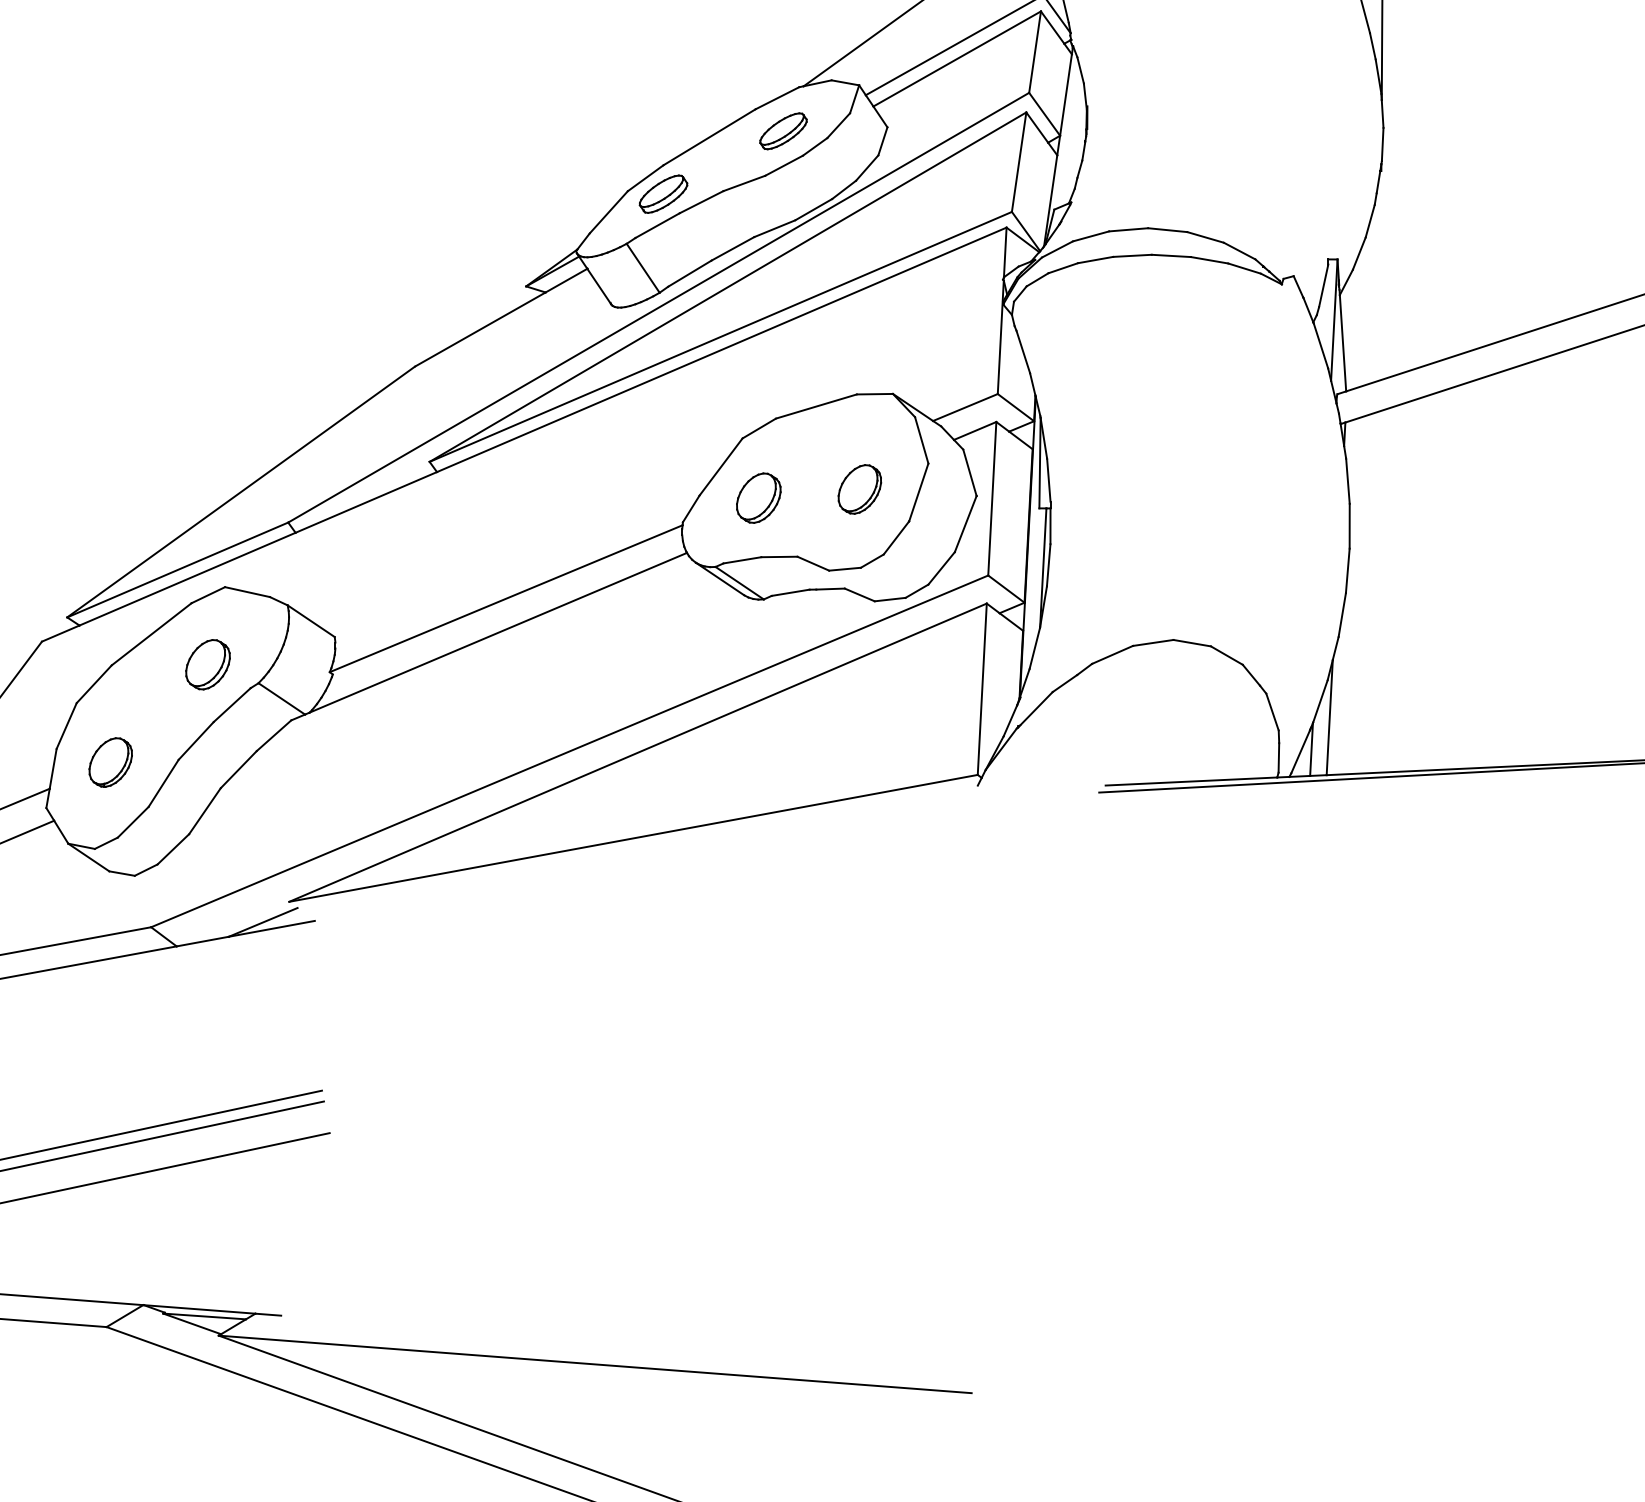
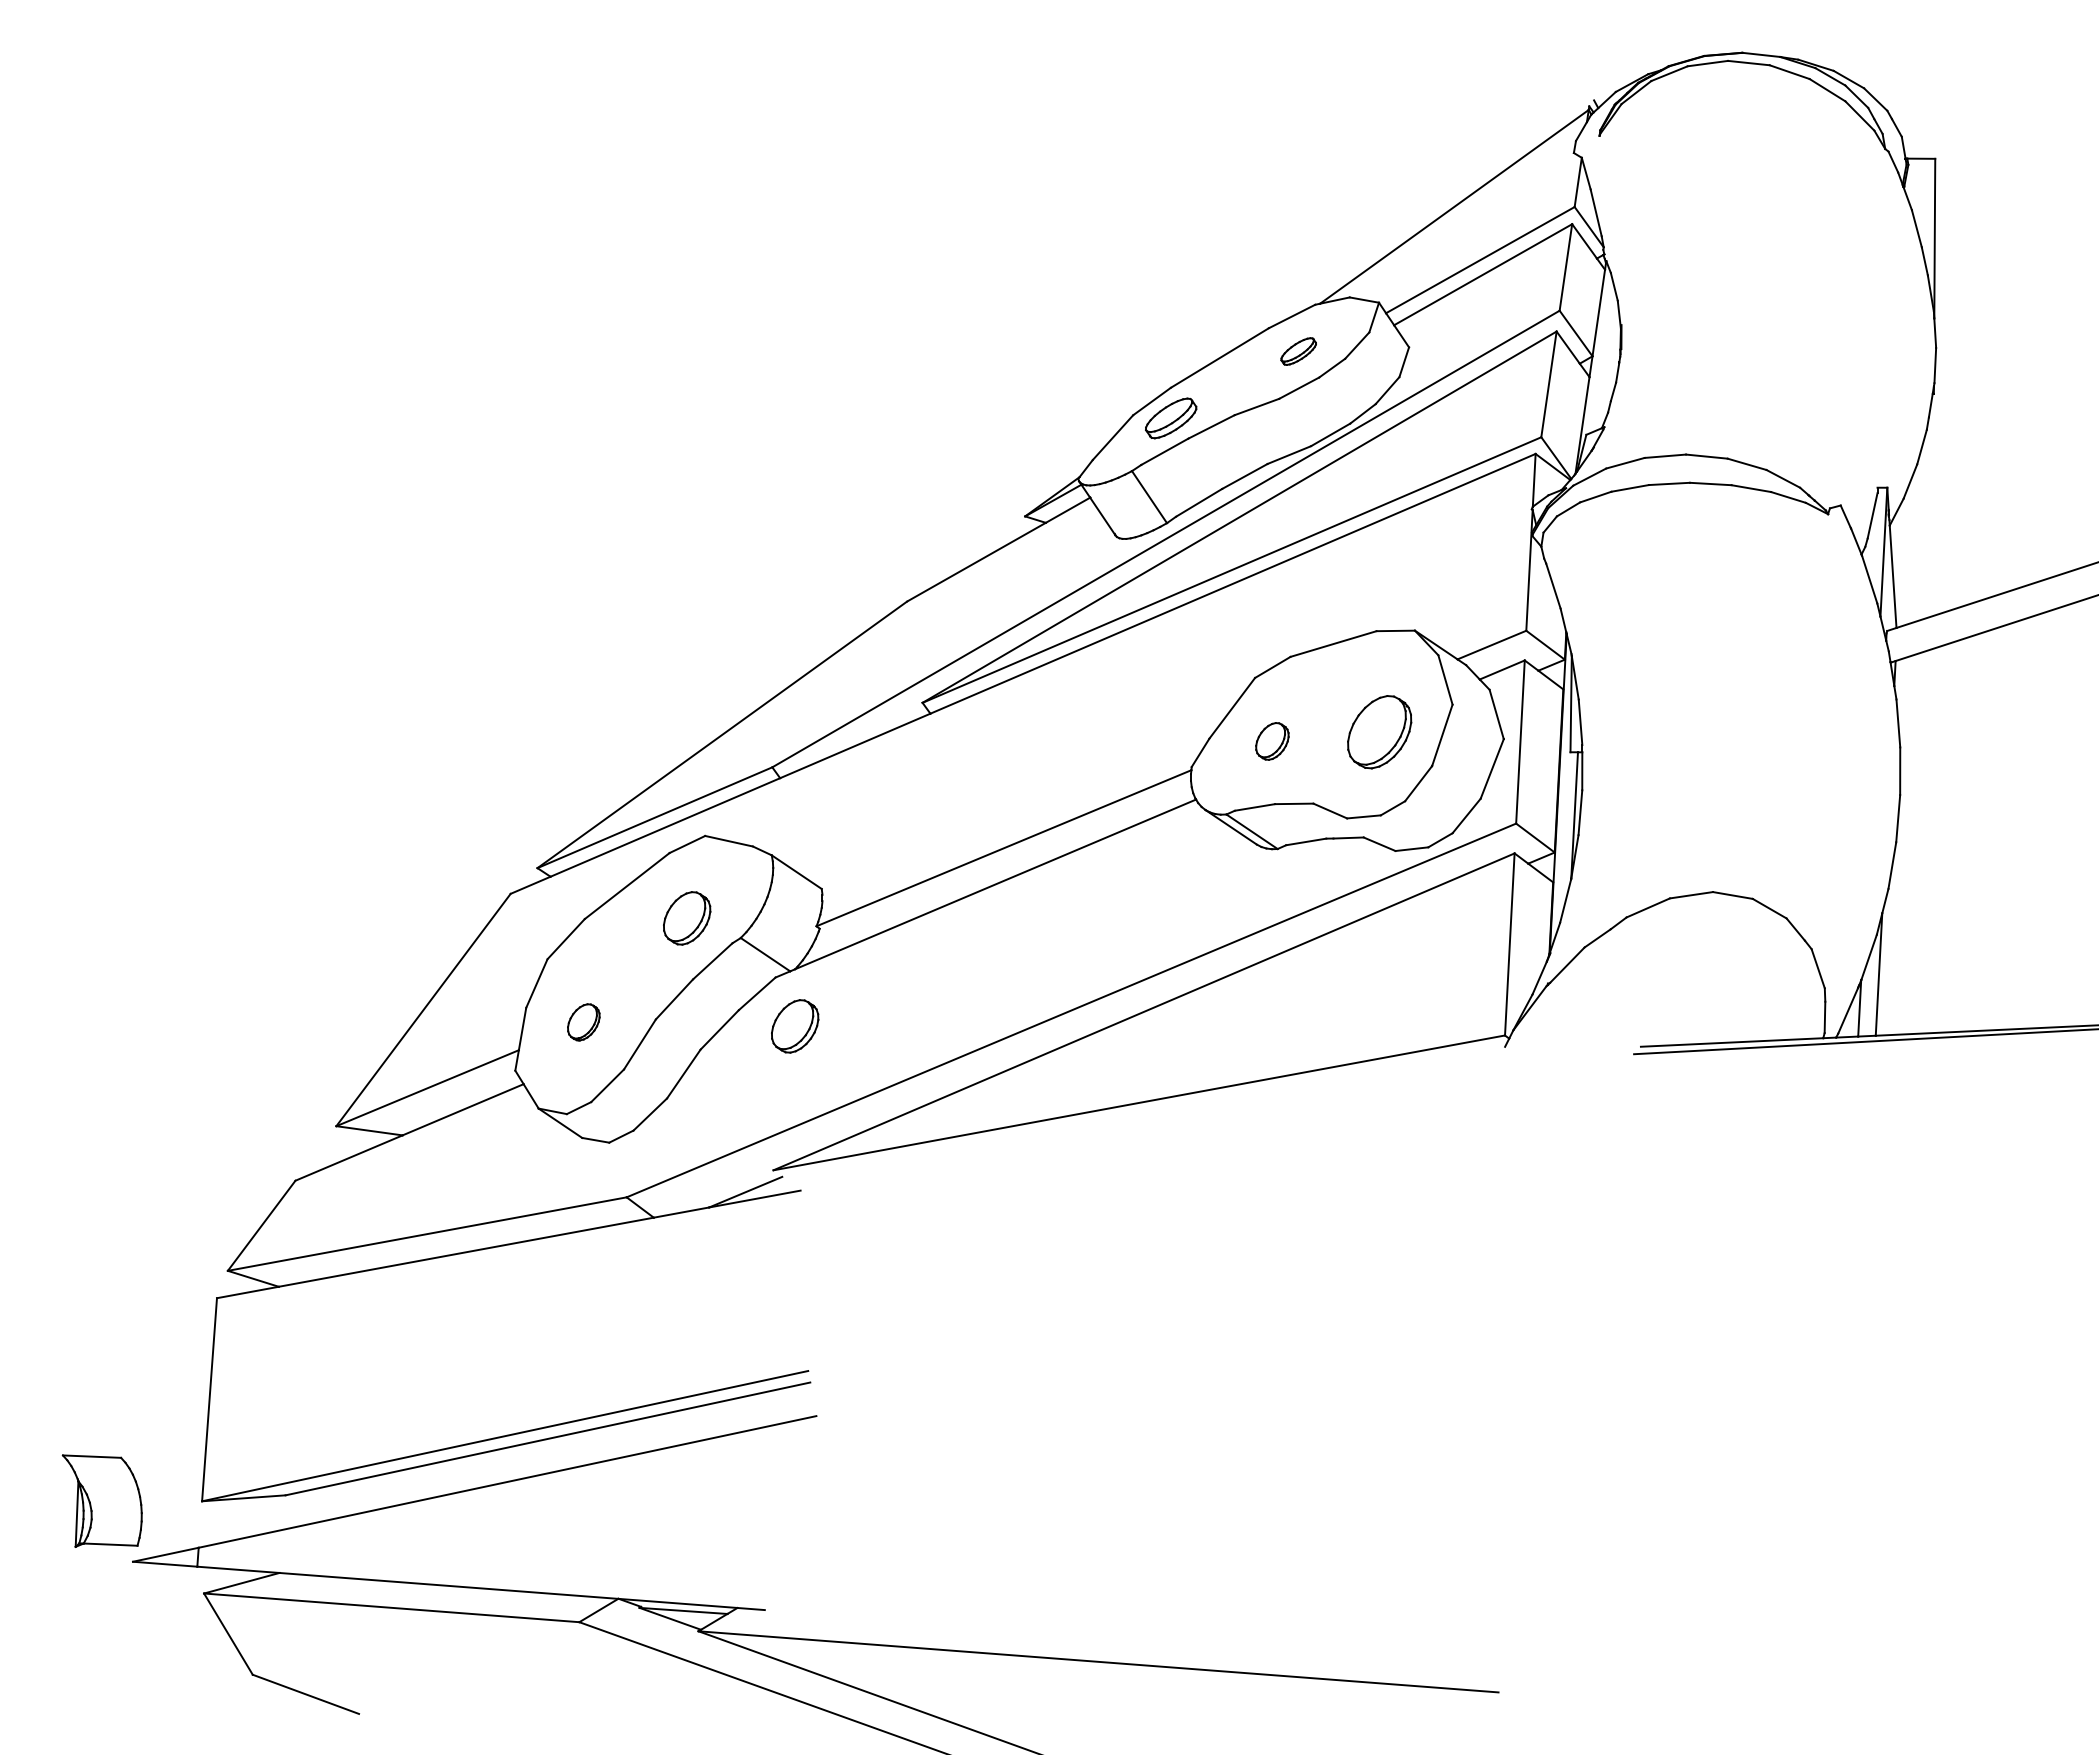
part: (783, 131) -> (1298, 351), size x0.7
part: (859, 488) -> (1379, 731), size x1.4
part: (758, 498) -> (1272, 741), size x0.7
part: (110, 762) -> (583, 1022), size x0.7
part: (310, 766) -> (795, 1026), added

